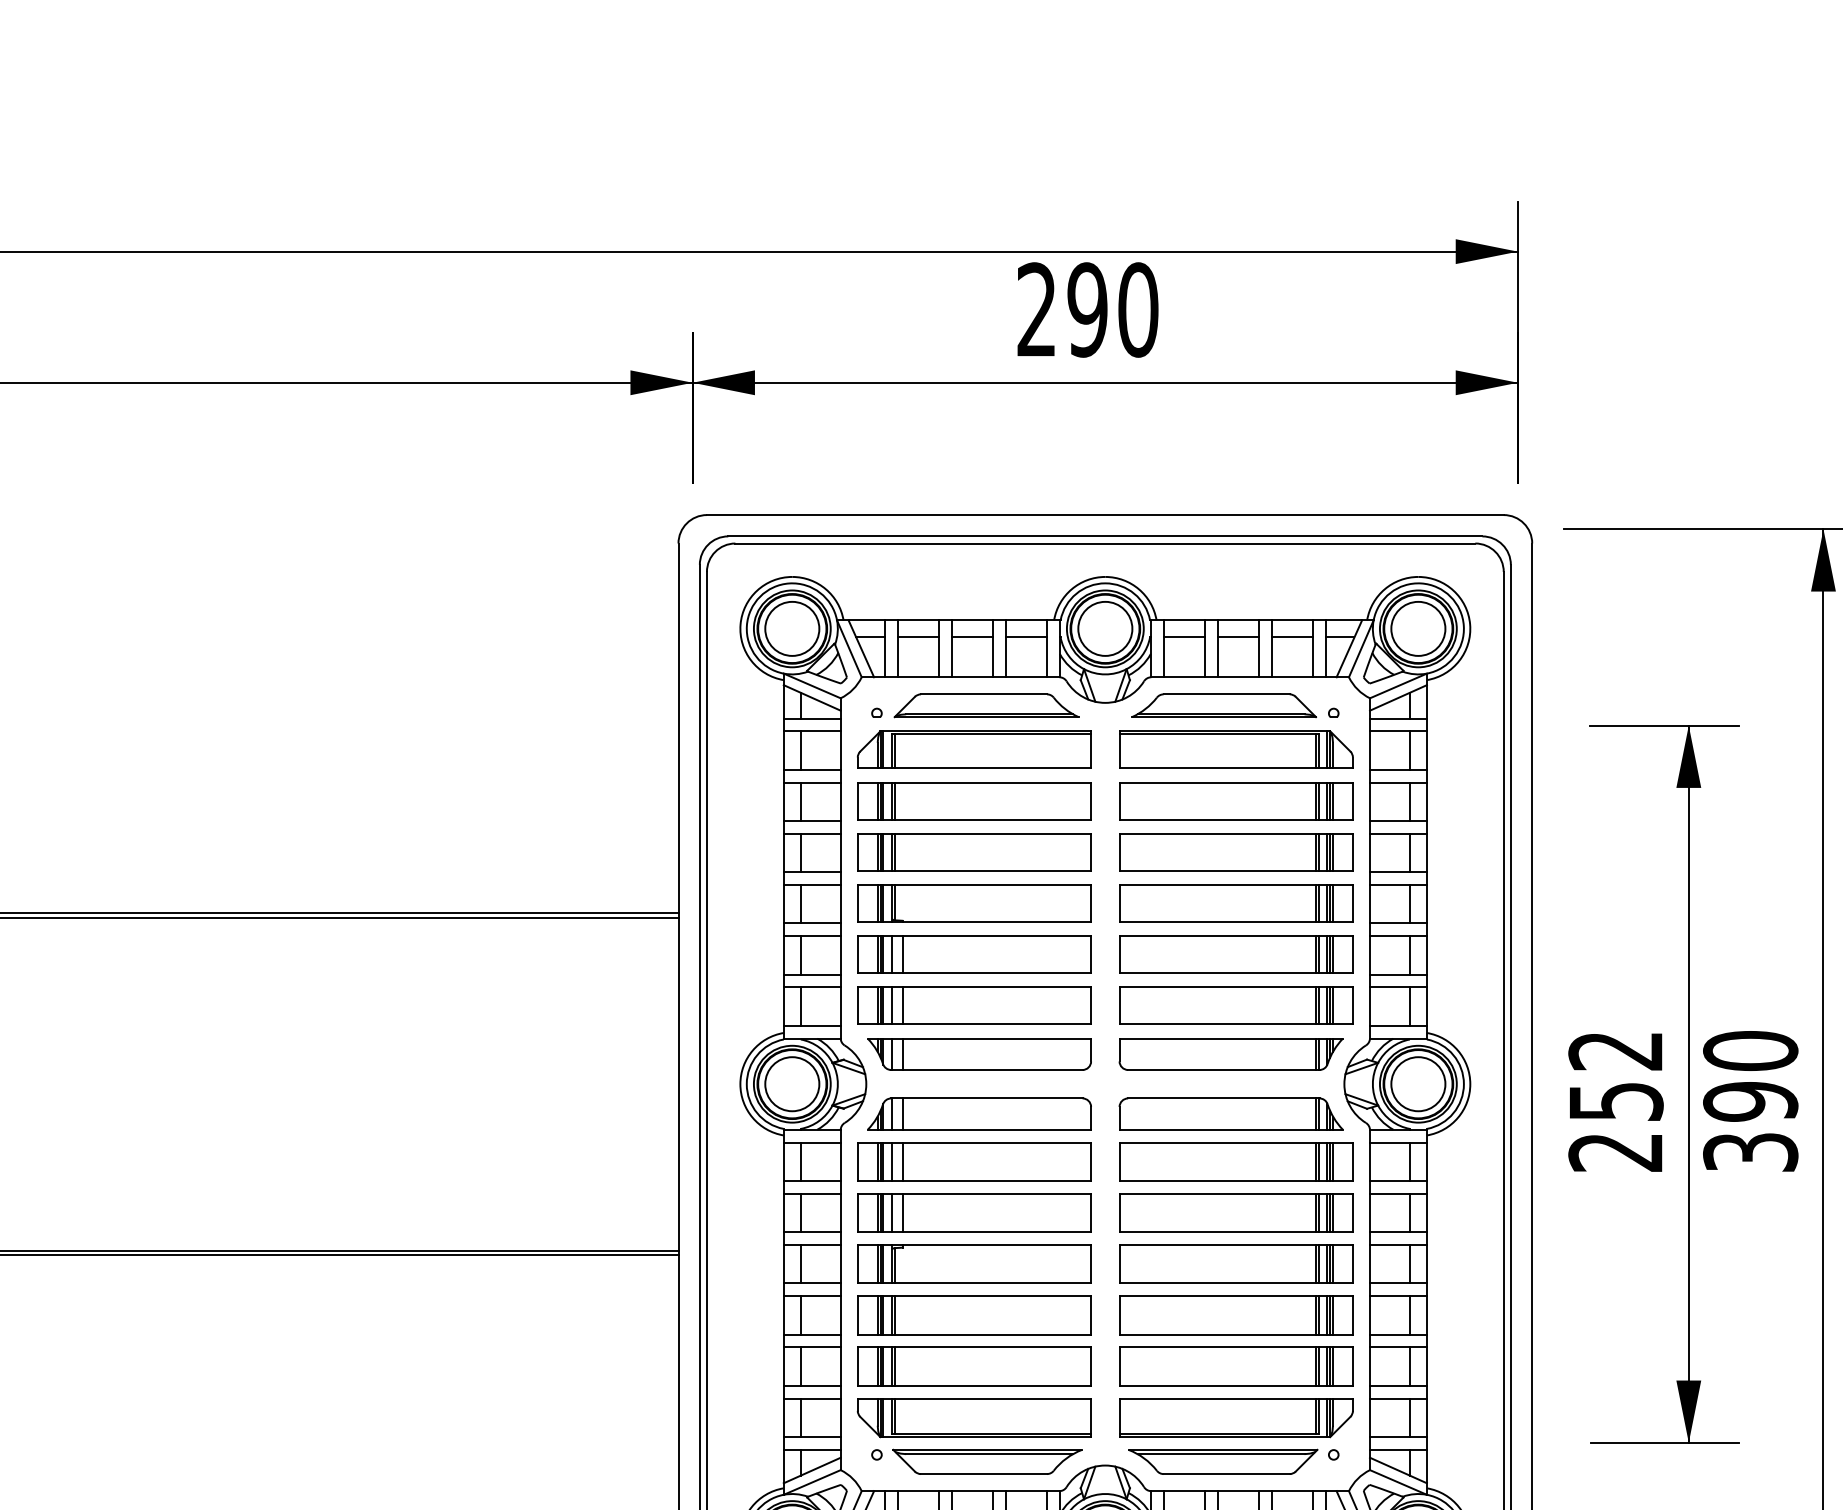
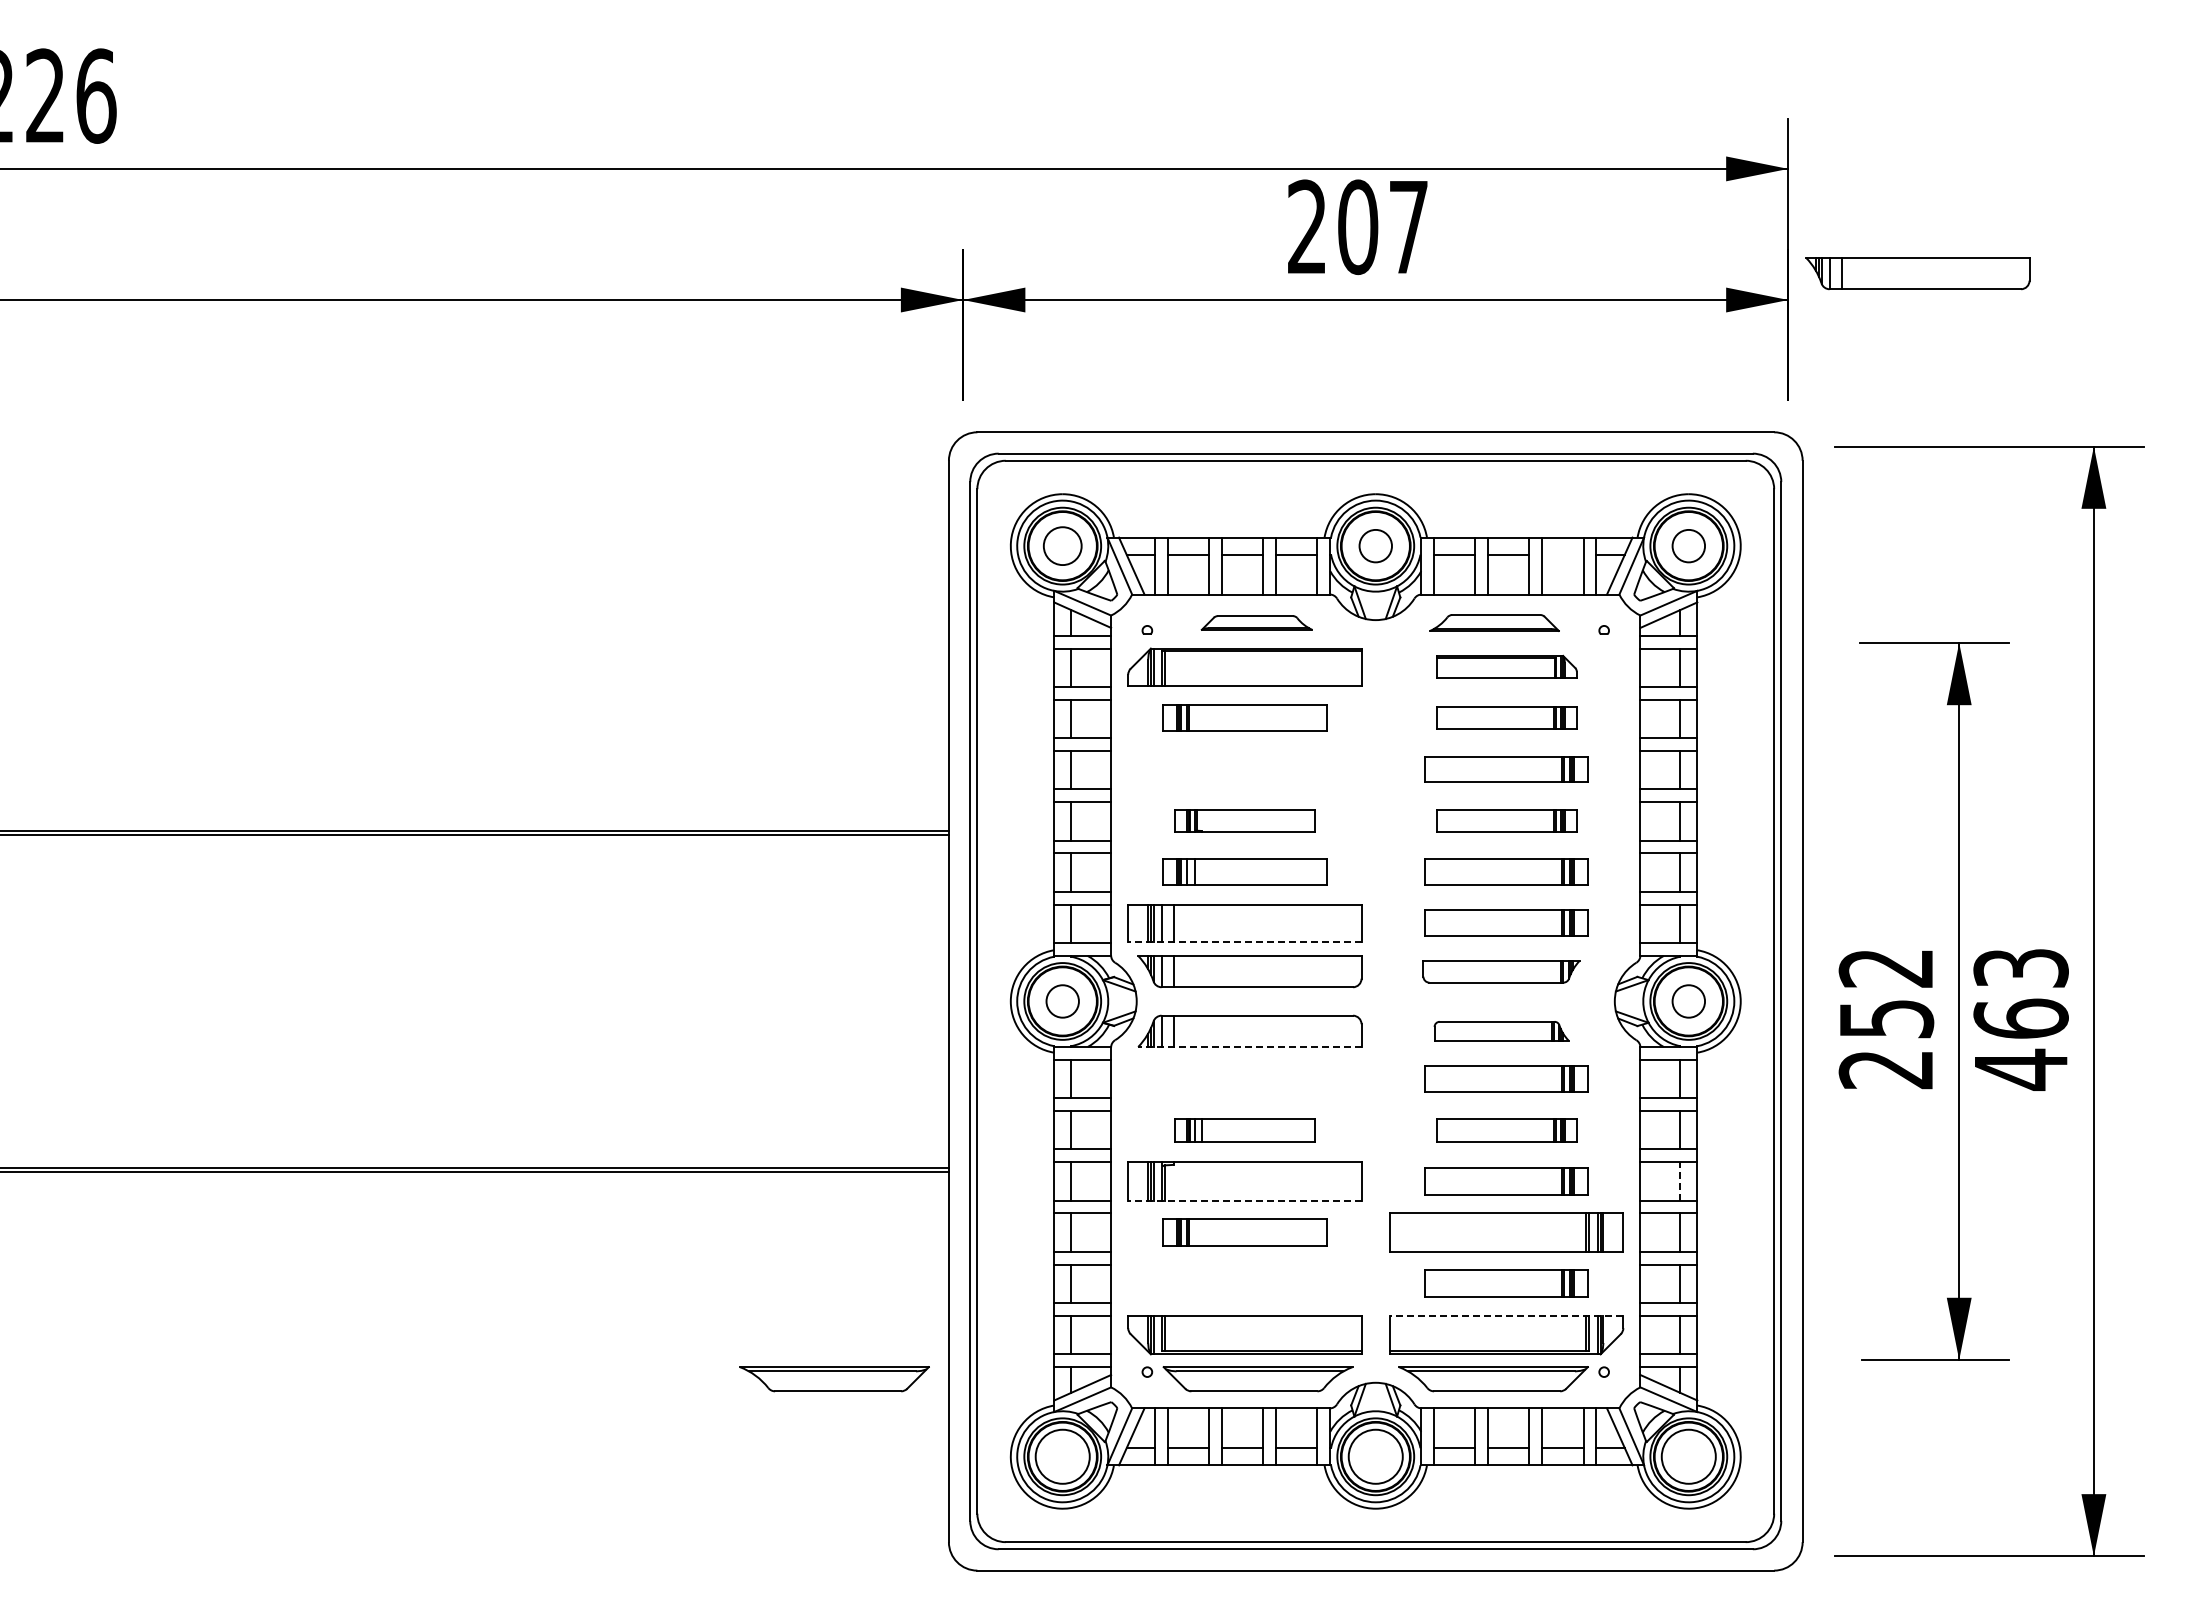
text: (1113, 310) -> (1383, 227), 290 -> 207
part: (1647, 356) -> (1917, 273), added
circle: (792, 629) -> (1062, 546), size x0.7
circle: (1105, 629) -> (1375, 546), size x0.6
circle: (1418, 629) -> (1688, 546), size x0.6
line: (1292, 637) -> (1562, 554), removed
part: (986, 705) -> (1256, 622), size x0.6
part: (1224, 705) -> (1494, 622), size x0.7
part: (1236, 749) -> (1506, 666), size x0.6
part: (974, 801) -> (1244, 718), size x0.7
part: (1236, 801) -> (1506, 718), size x0.6
part: (974, 852) -> (1244, 769), removed
part: (1236, 852) -> (1506, 769), size x0.7
part: (974, 903) -> (1244, 820), size x0.6
part: (1236, 903) -> (1506, 820), size x0.6
part: (974, 954) -> (1244, 871), size x0.7
part: (1236, 954) -> (1506, 871), size x0.7
part: (1236, 1006) -> (1506, 923), size x0.7
line: (974, 1024) -> (1244, 941), solid -> dashed
part: (1231, 1054) -> (1501, 971), size x0.7
circle: (792, 1084) -> (1062, 1001), size x0.6
circle: (1418, 1084) -> (1688, 1001), size x0.6
text: (1750, 1102) -> (2020, 1019), 390 -> 463
part: (1231, 1113) -> (1501, 1030), size x0.6
line: (979, 1130) -> (1249, 1047), solid -> dashed
part: (974, 1161) -> (1244, 1078), removed
part: (1236, 1161) -> (1506, 1078), size x0.7
part: (974, 1212) -> (1244, 1129), size x0.6
part: (1236, 1212) -> (1506, 1129), size x0.6
line: (1410, 1263) -> (1680, 1180), solid -> dashed
part: (1236, 1264) -> (1506, 1181), size x0.7
line: (974, 1283) -> (1244, 1200), solid -> dashed
part: (974, 1315) -> (1244, 1232), size x0.7
part: (974, 1366) -> (1244, 1283), removed
part: (1236, 1366) -> (1506, 1283), size x0.7
line: (1236, 1398) -> (1506, 1315), solid -> dashed
part: (564, 1462) -> (834, 1379), added

